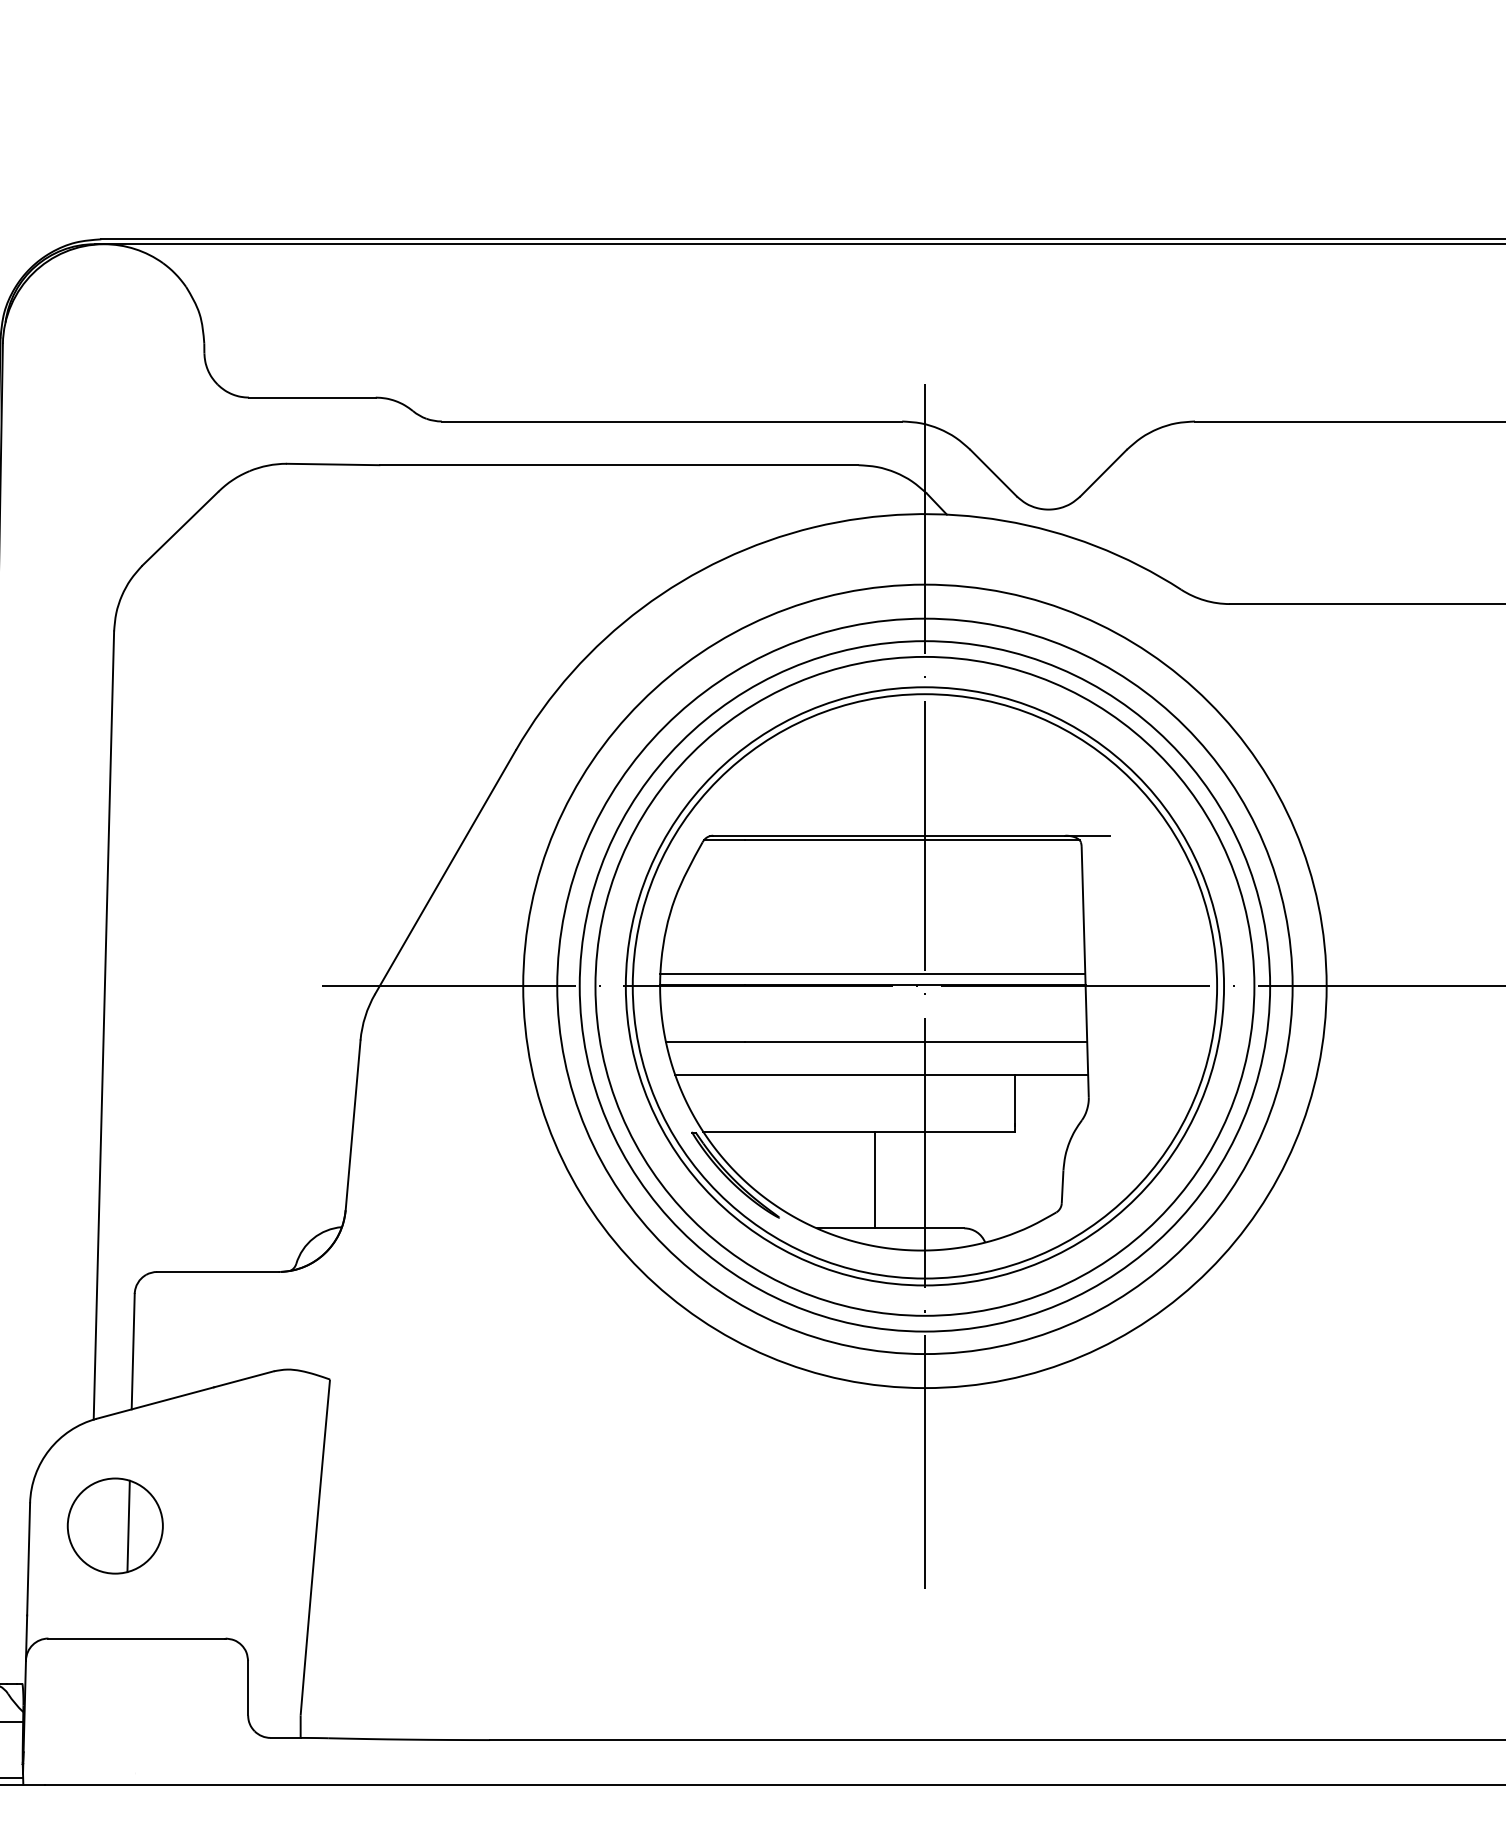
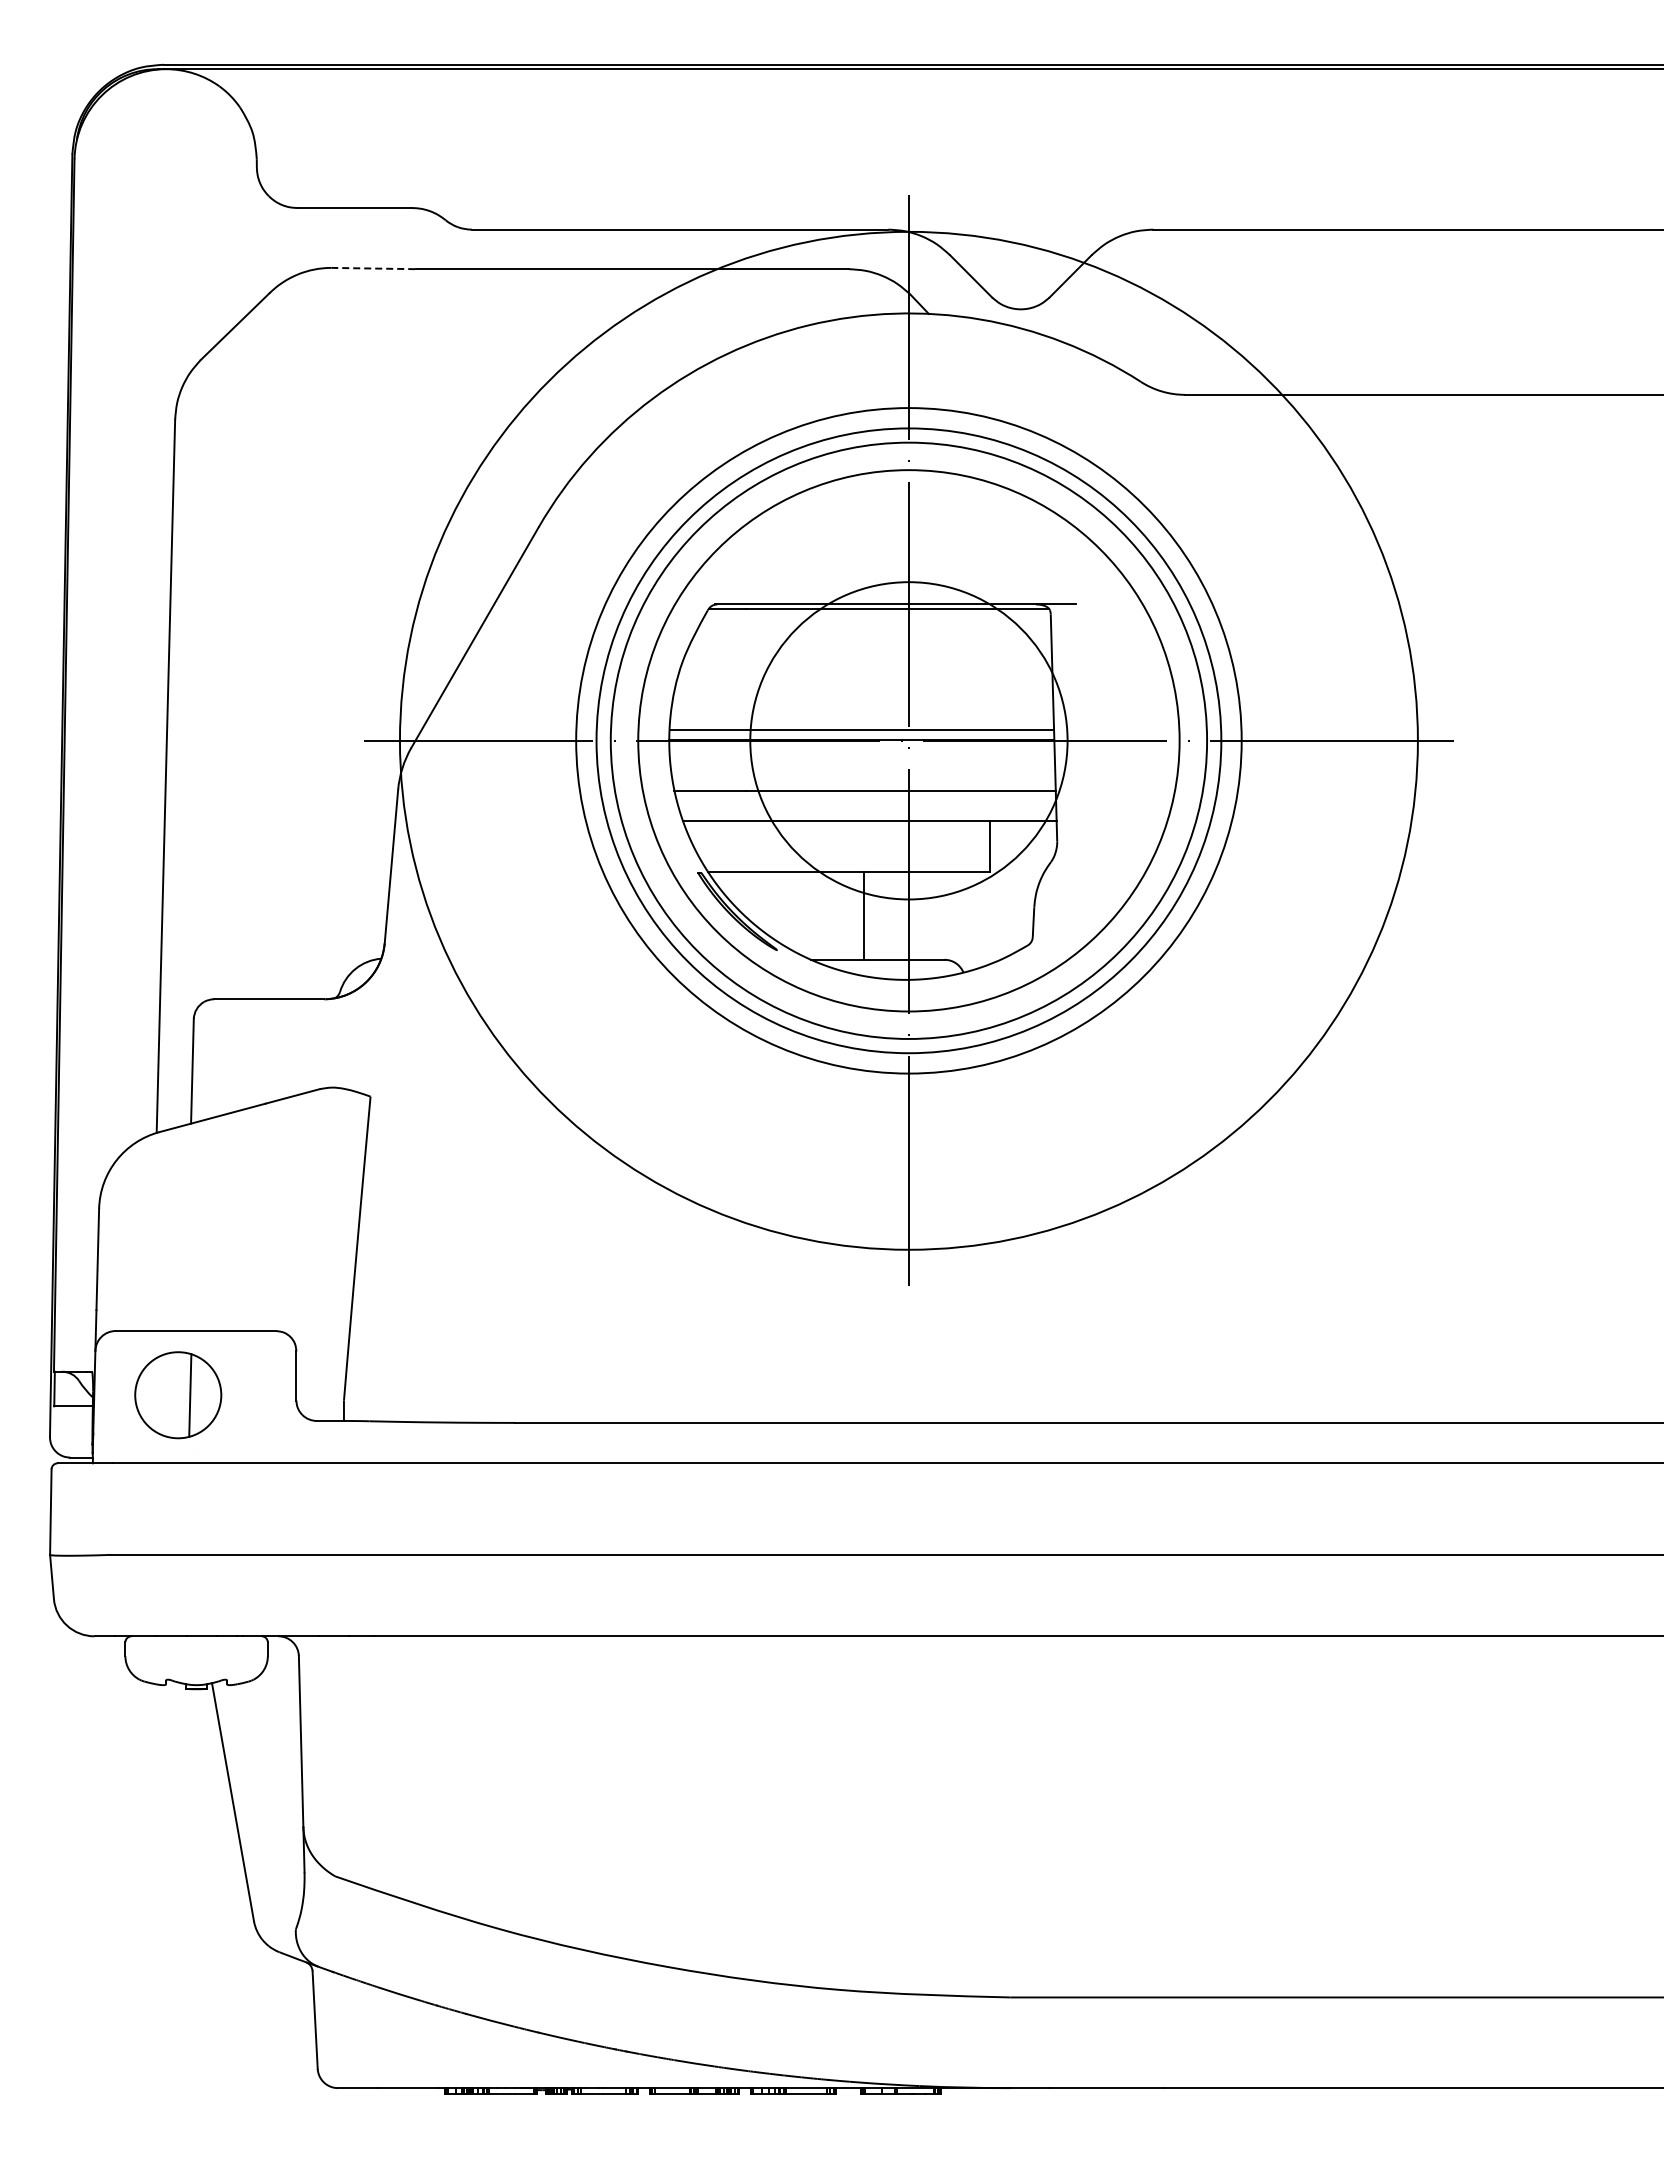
line: (333, 464) -> (373, 268), solid -> dashed
circle: (924, 986) -> (908, 740), size x0.6
circle: (924, 986) -> (908, 740), size x1.4
part: (115, 1526) -> (178, 1395), moved

